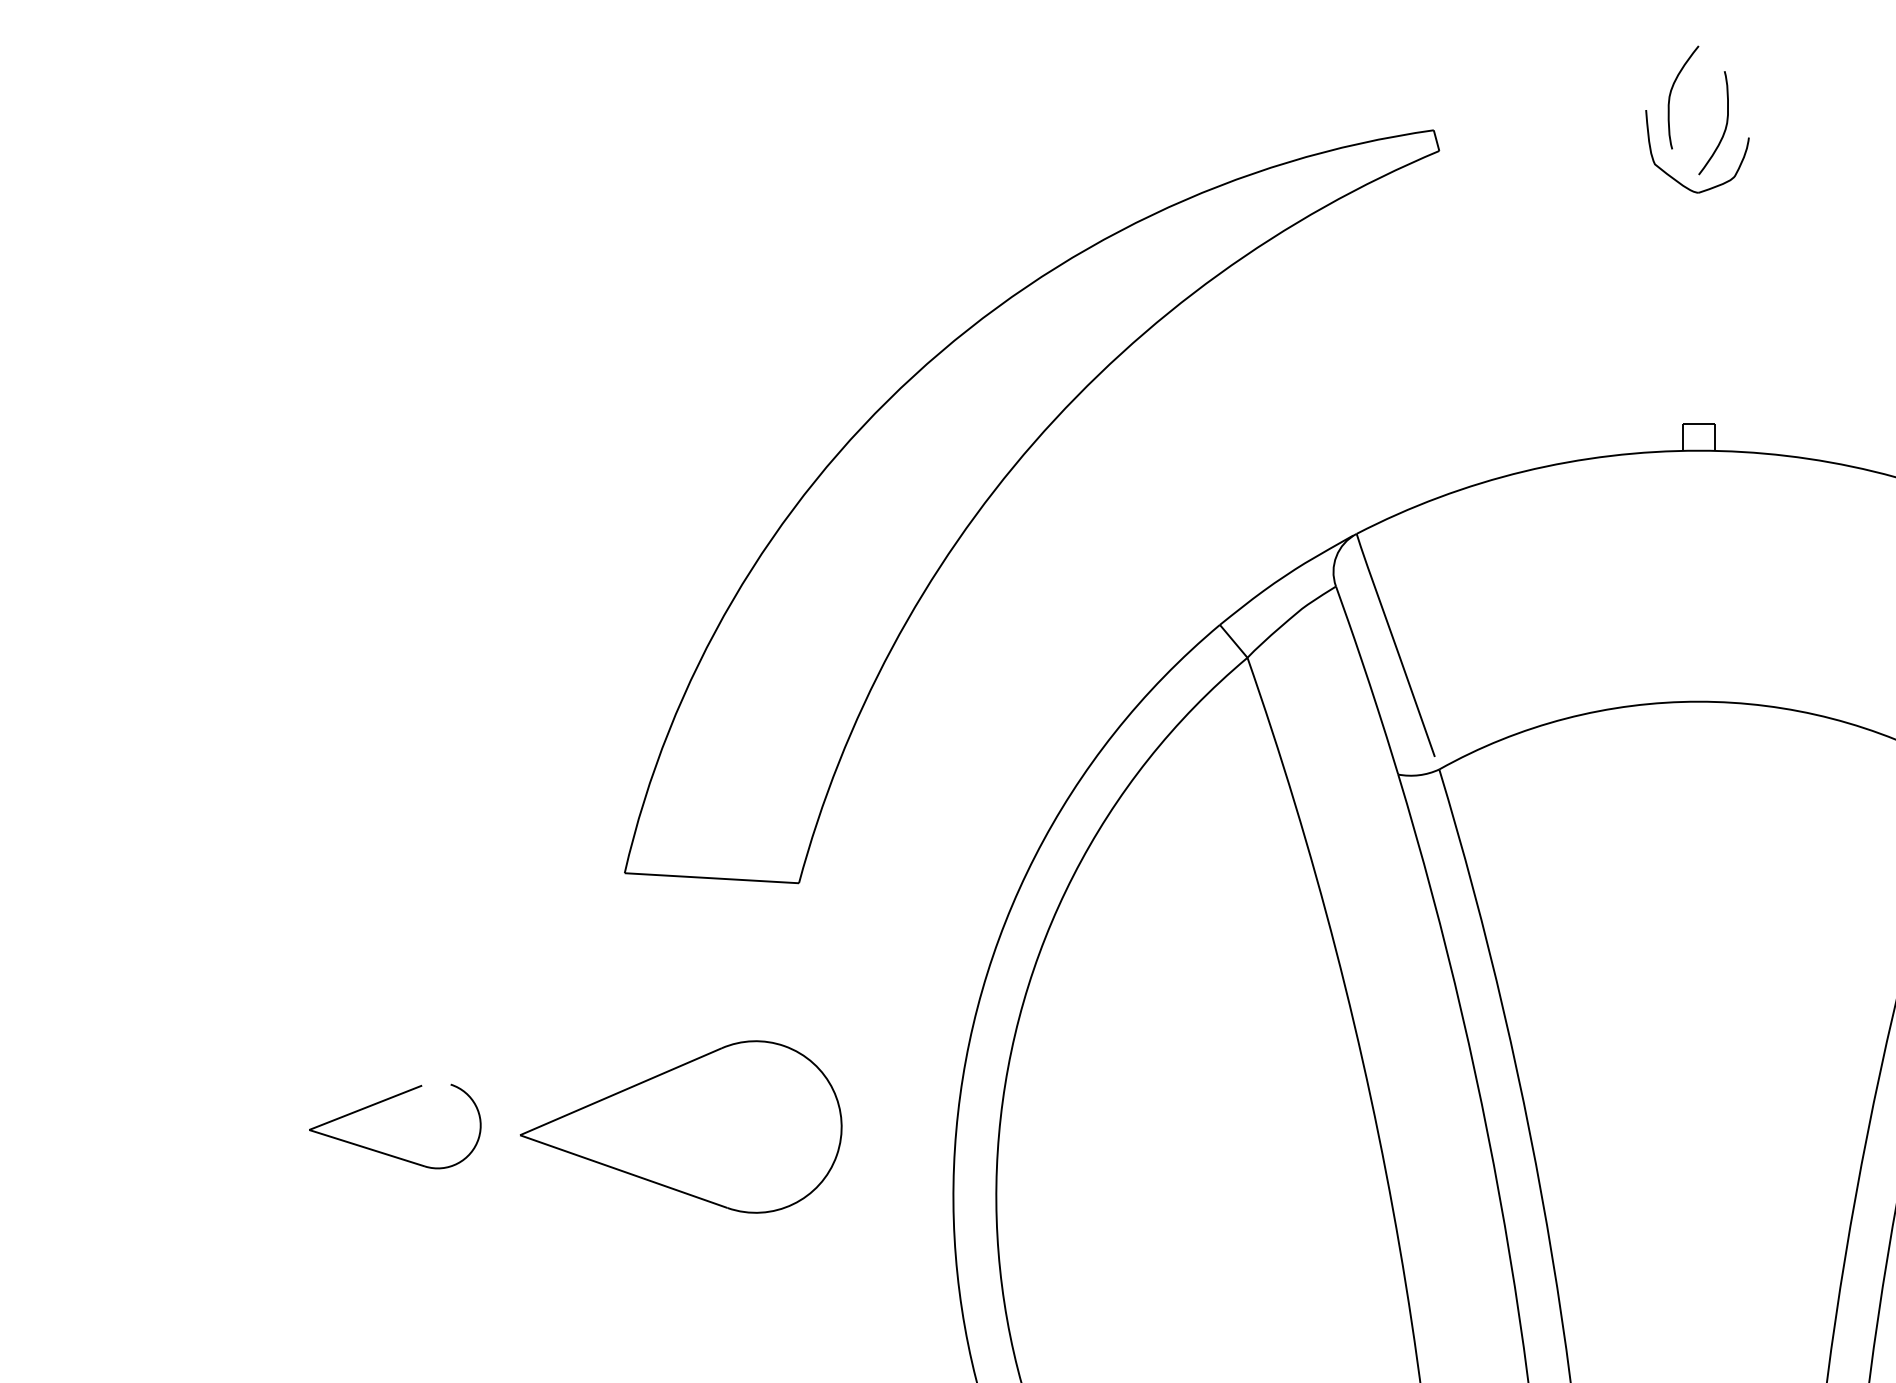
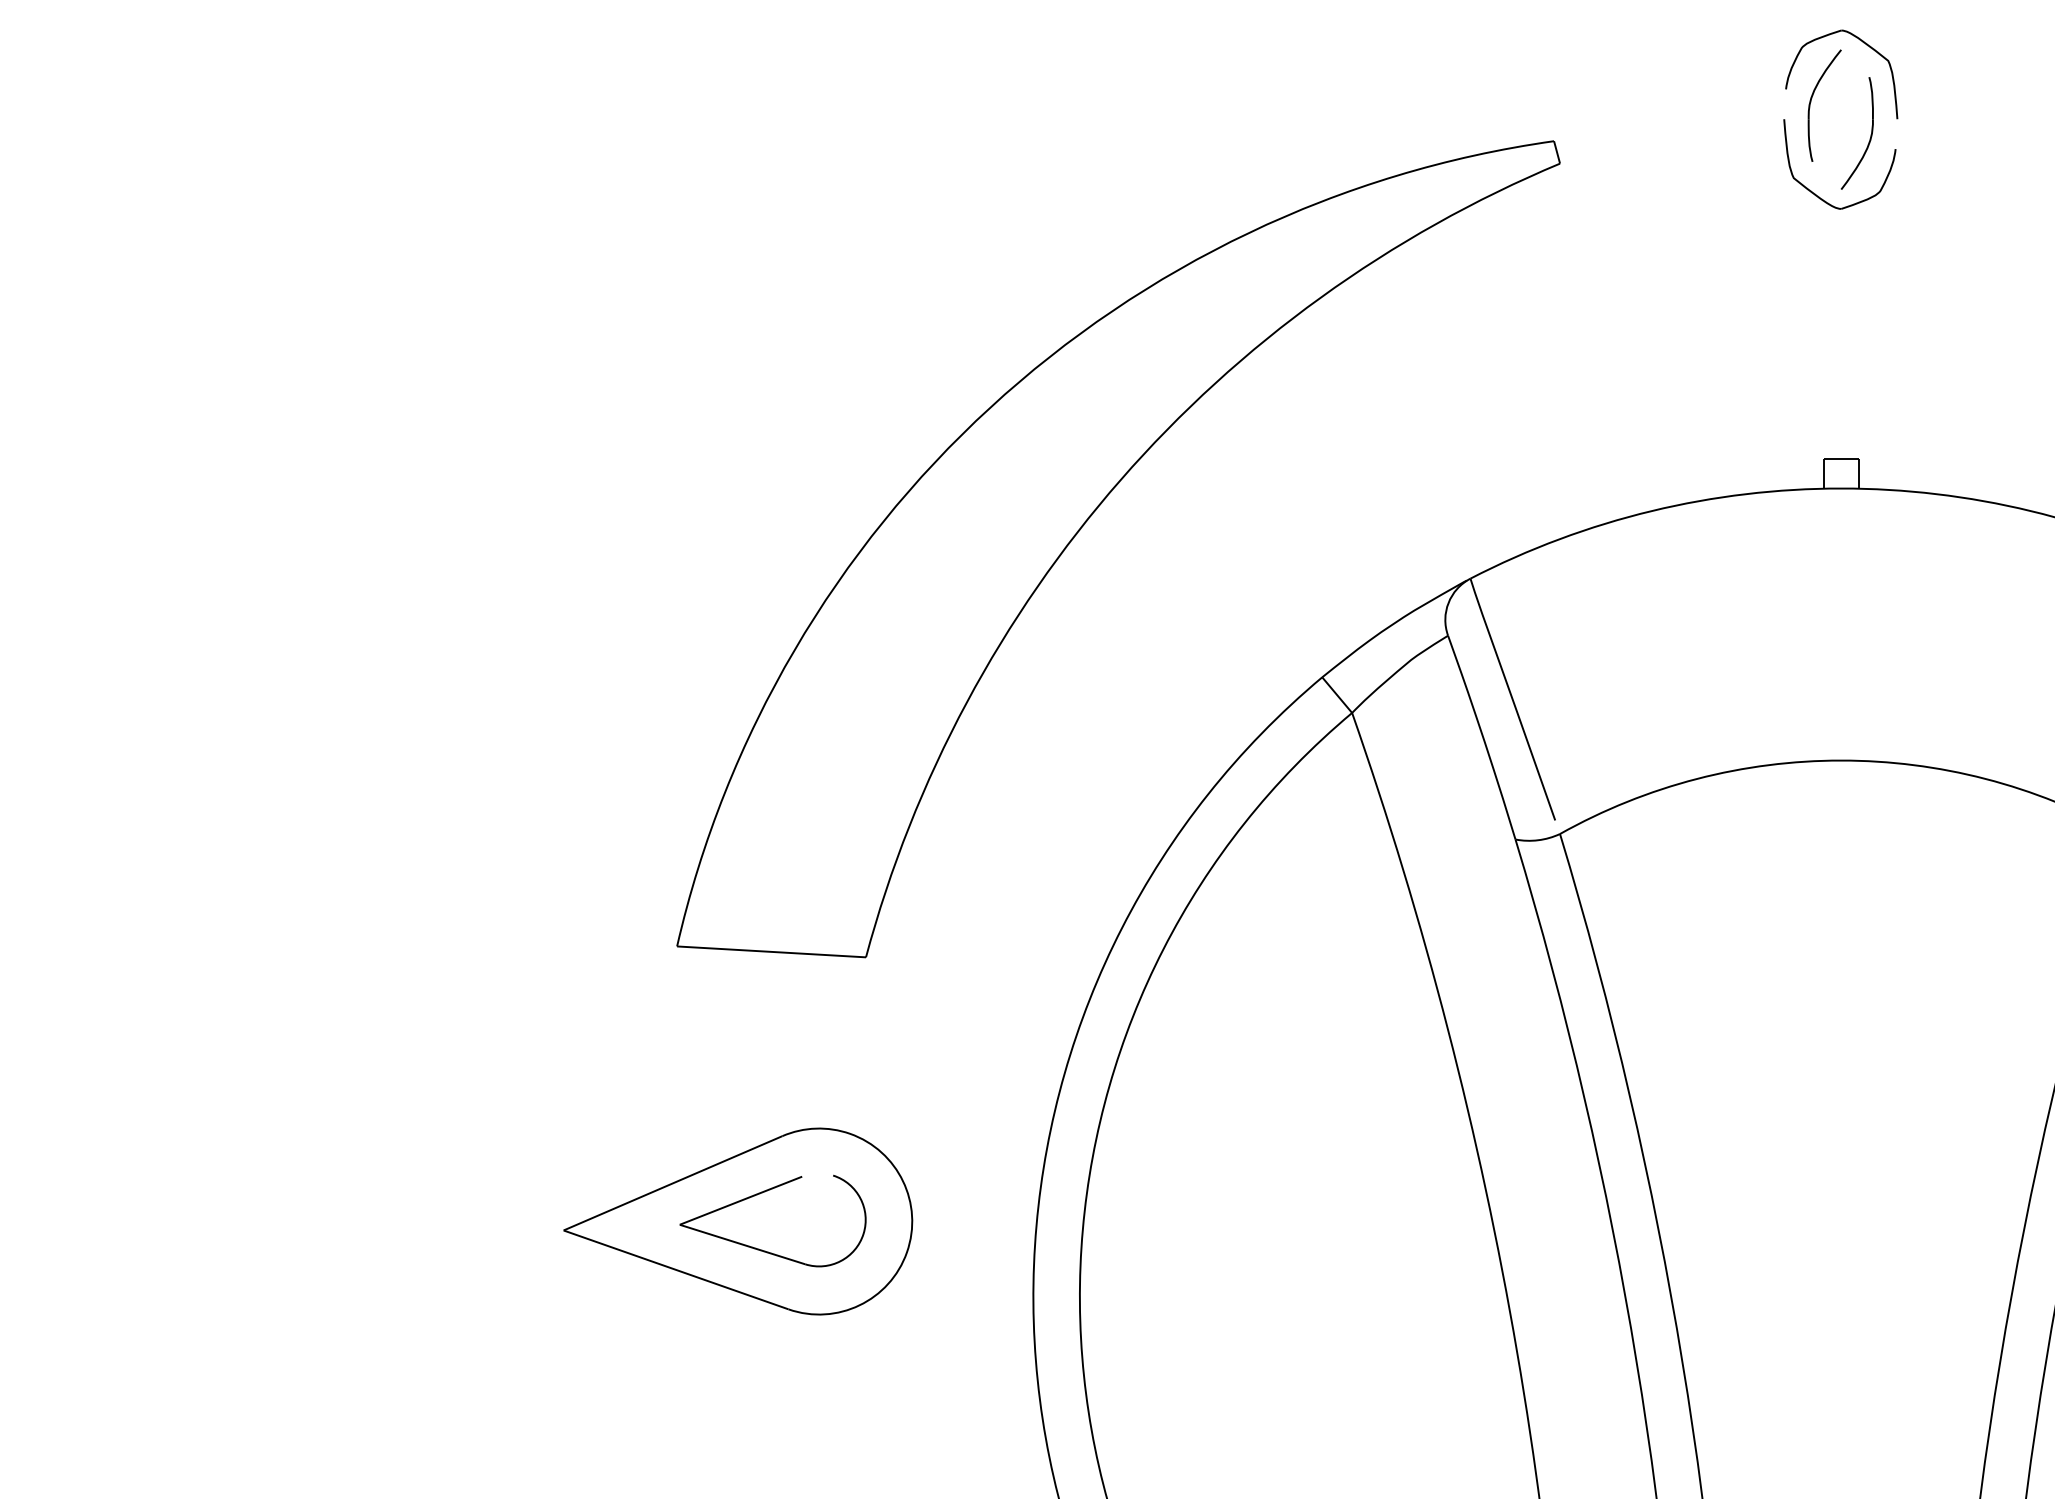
part: (1718, 39) -> (1862, 42), added
part: (387, 1100) -> (764, 1192), moved

